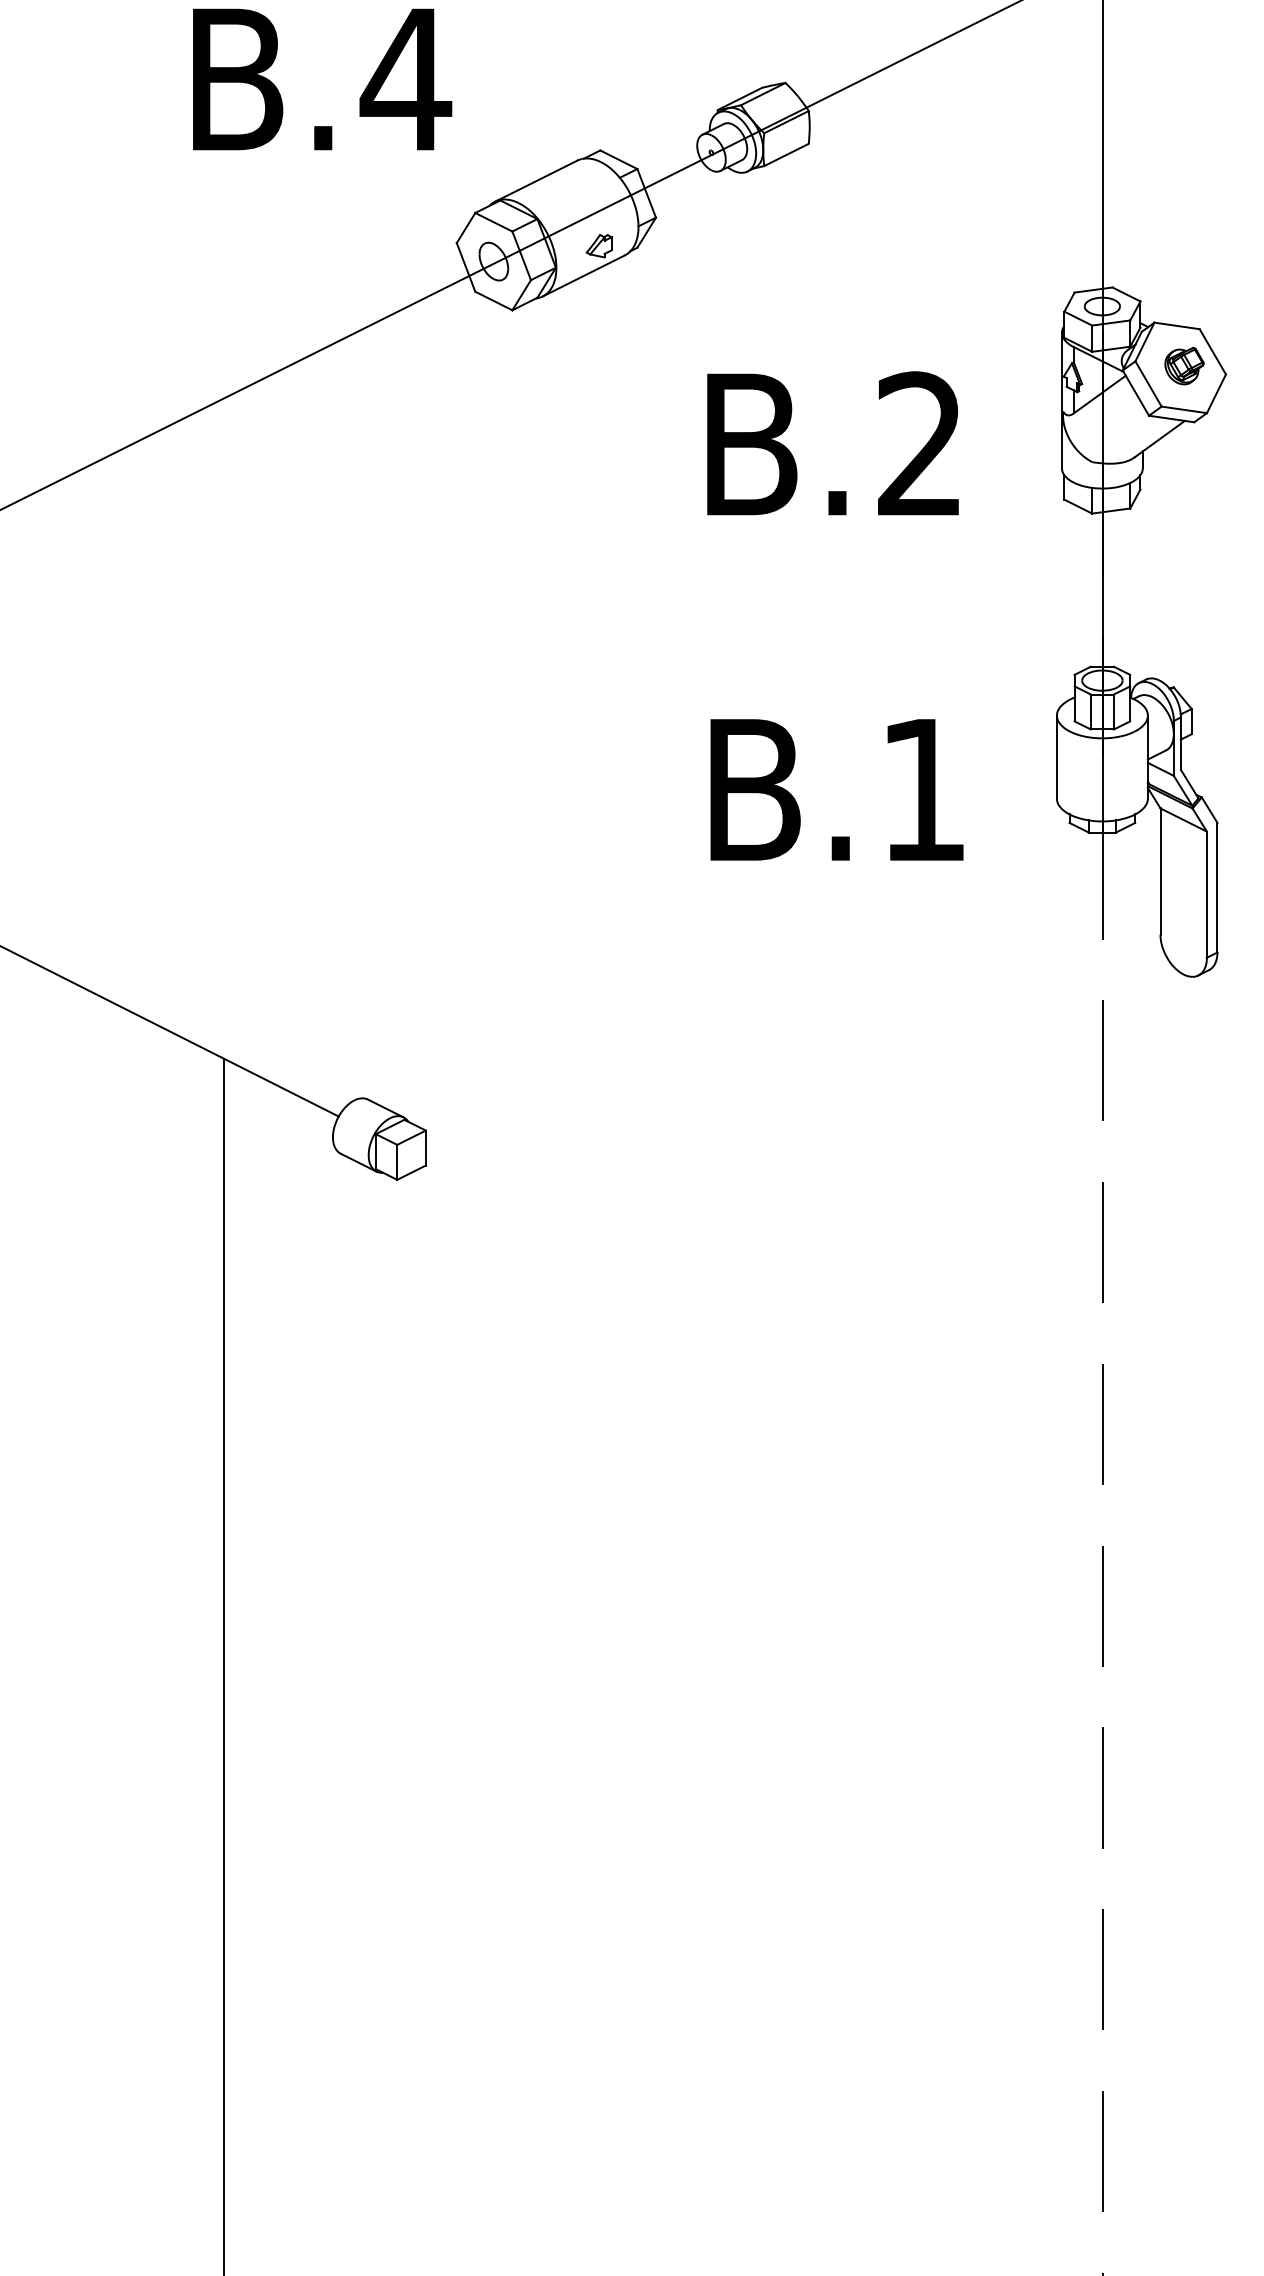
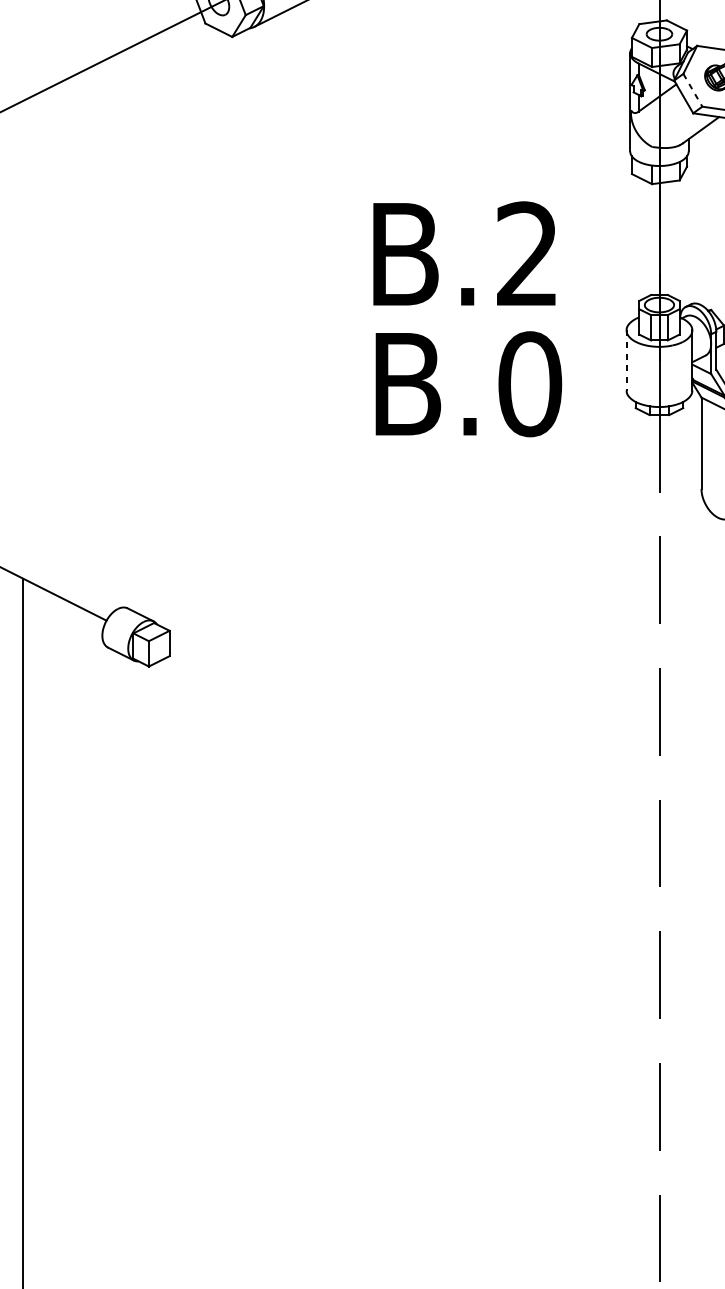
line: (1148, 384) -> (692, 90), solid -> dashed
text: (832, 443) -> (464, 253), moved
line: (1056, 757) -> (626, 360), solid -> dashed
text: (923, 789) -> (529, 383), B.1 -> B.0

